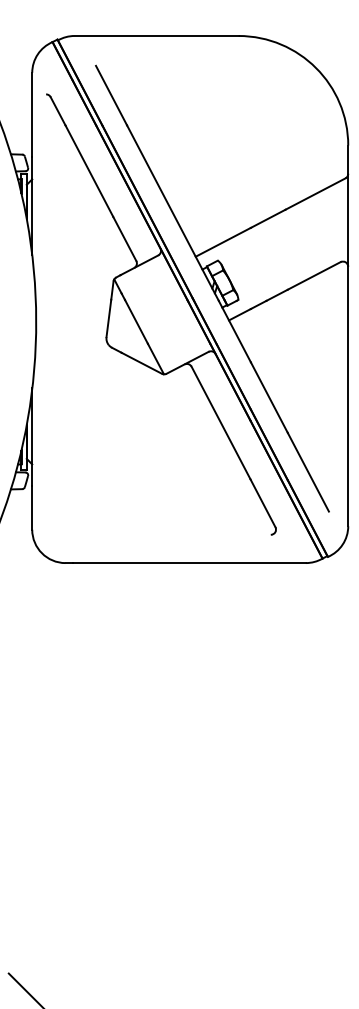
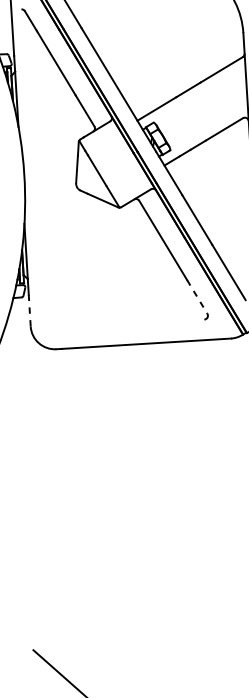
line: (263, 503) -> (197, 297), solid -> dashed
line: (32, 508) -> (29, 311), solid -> dashed

